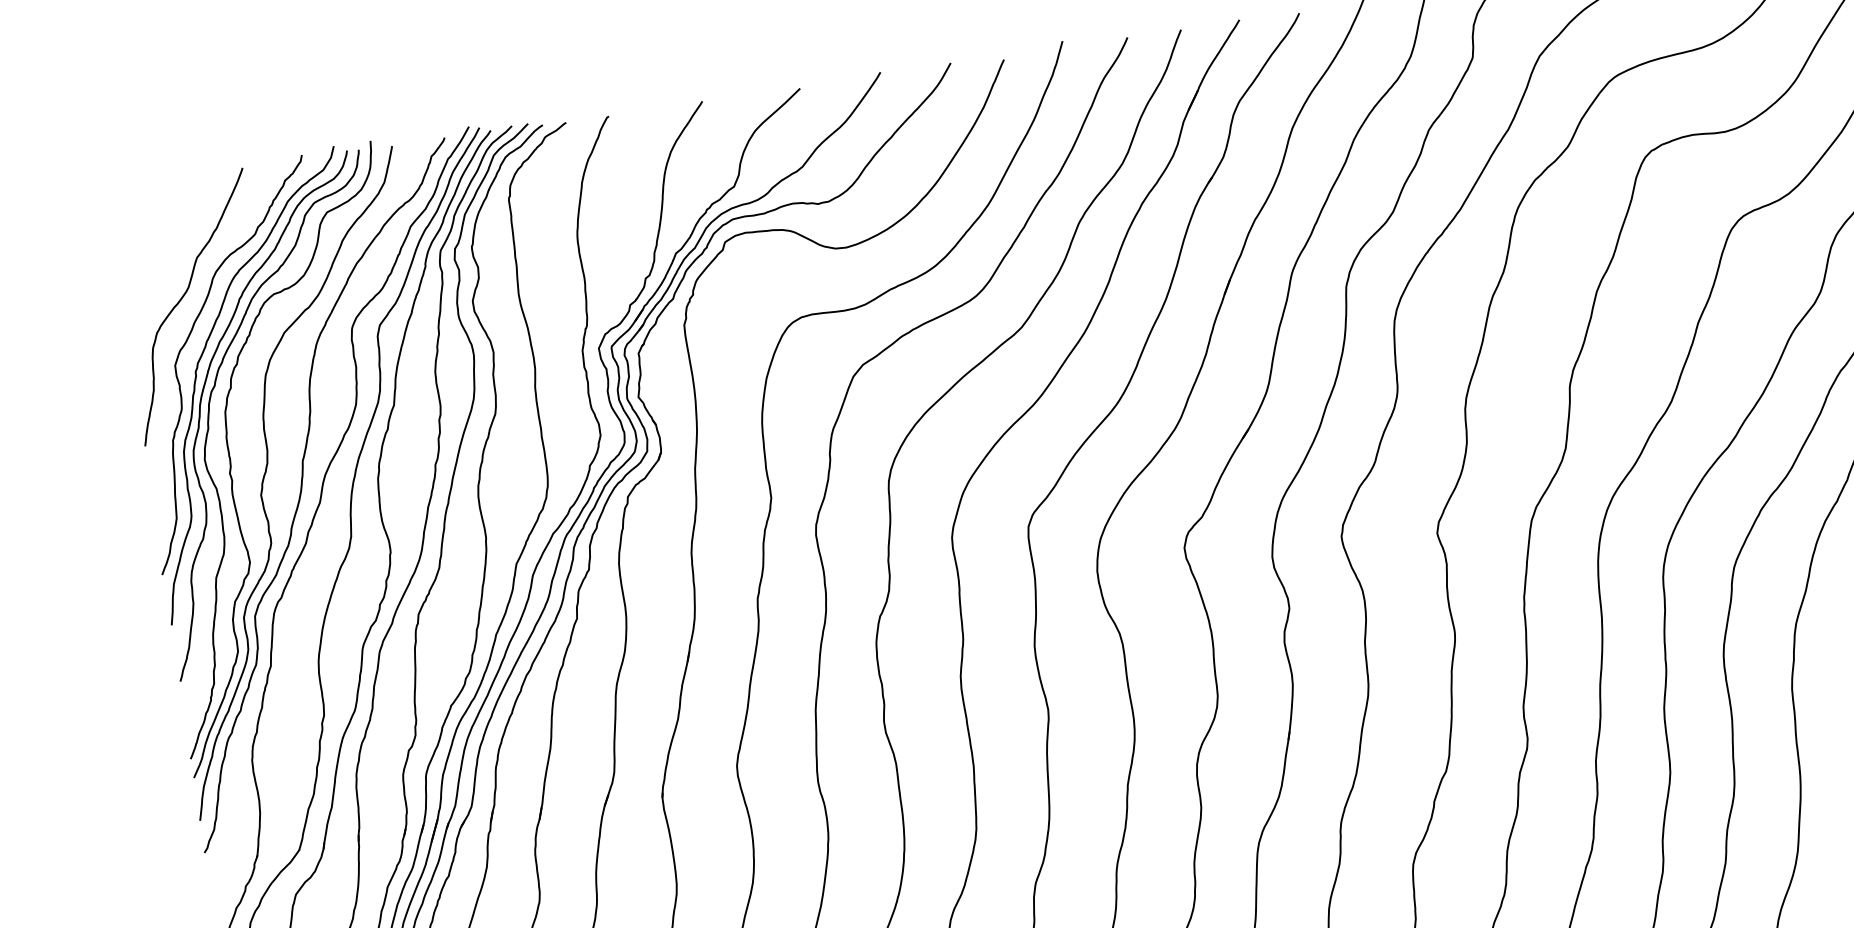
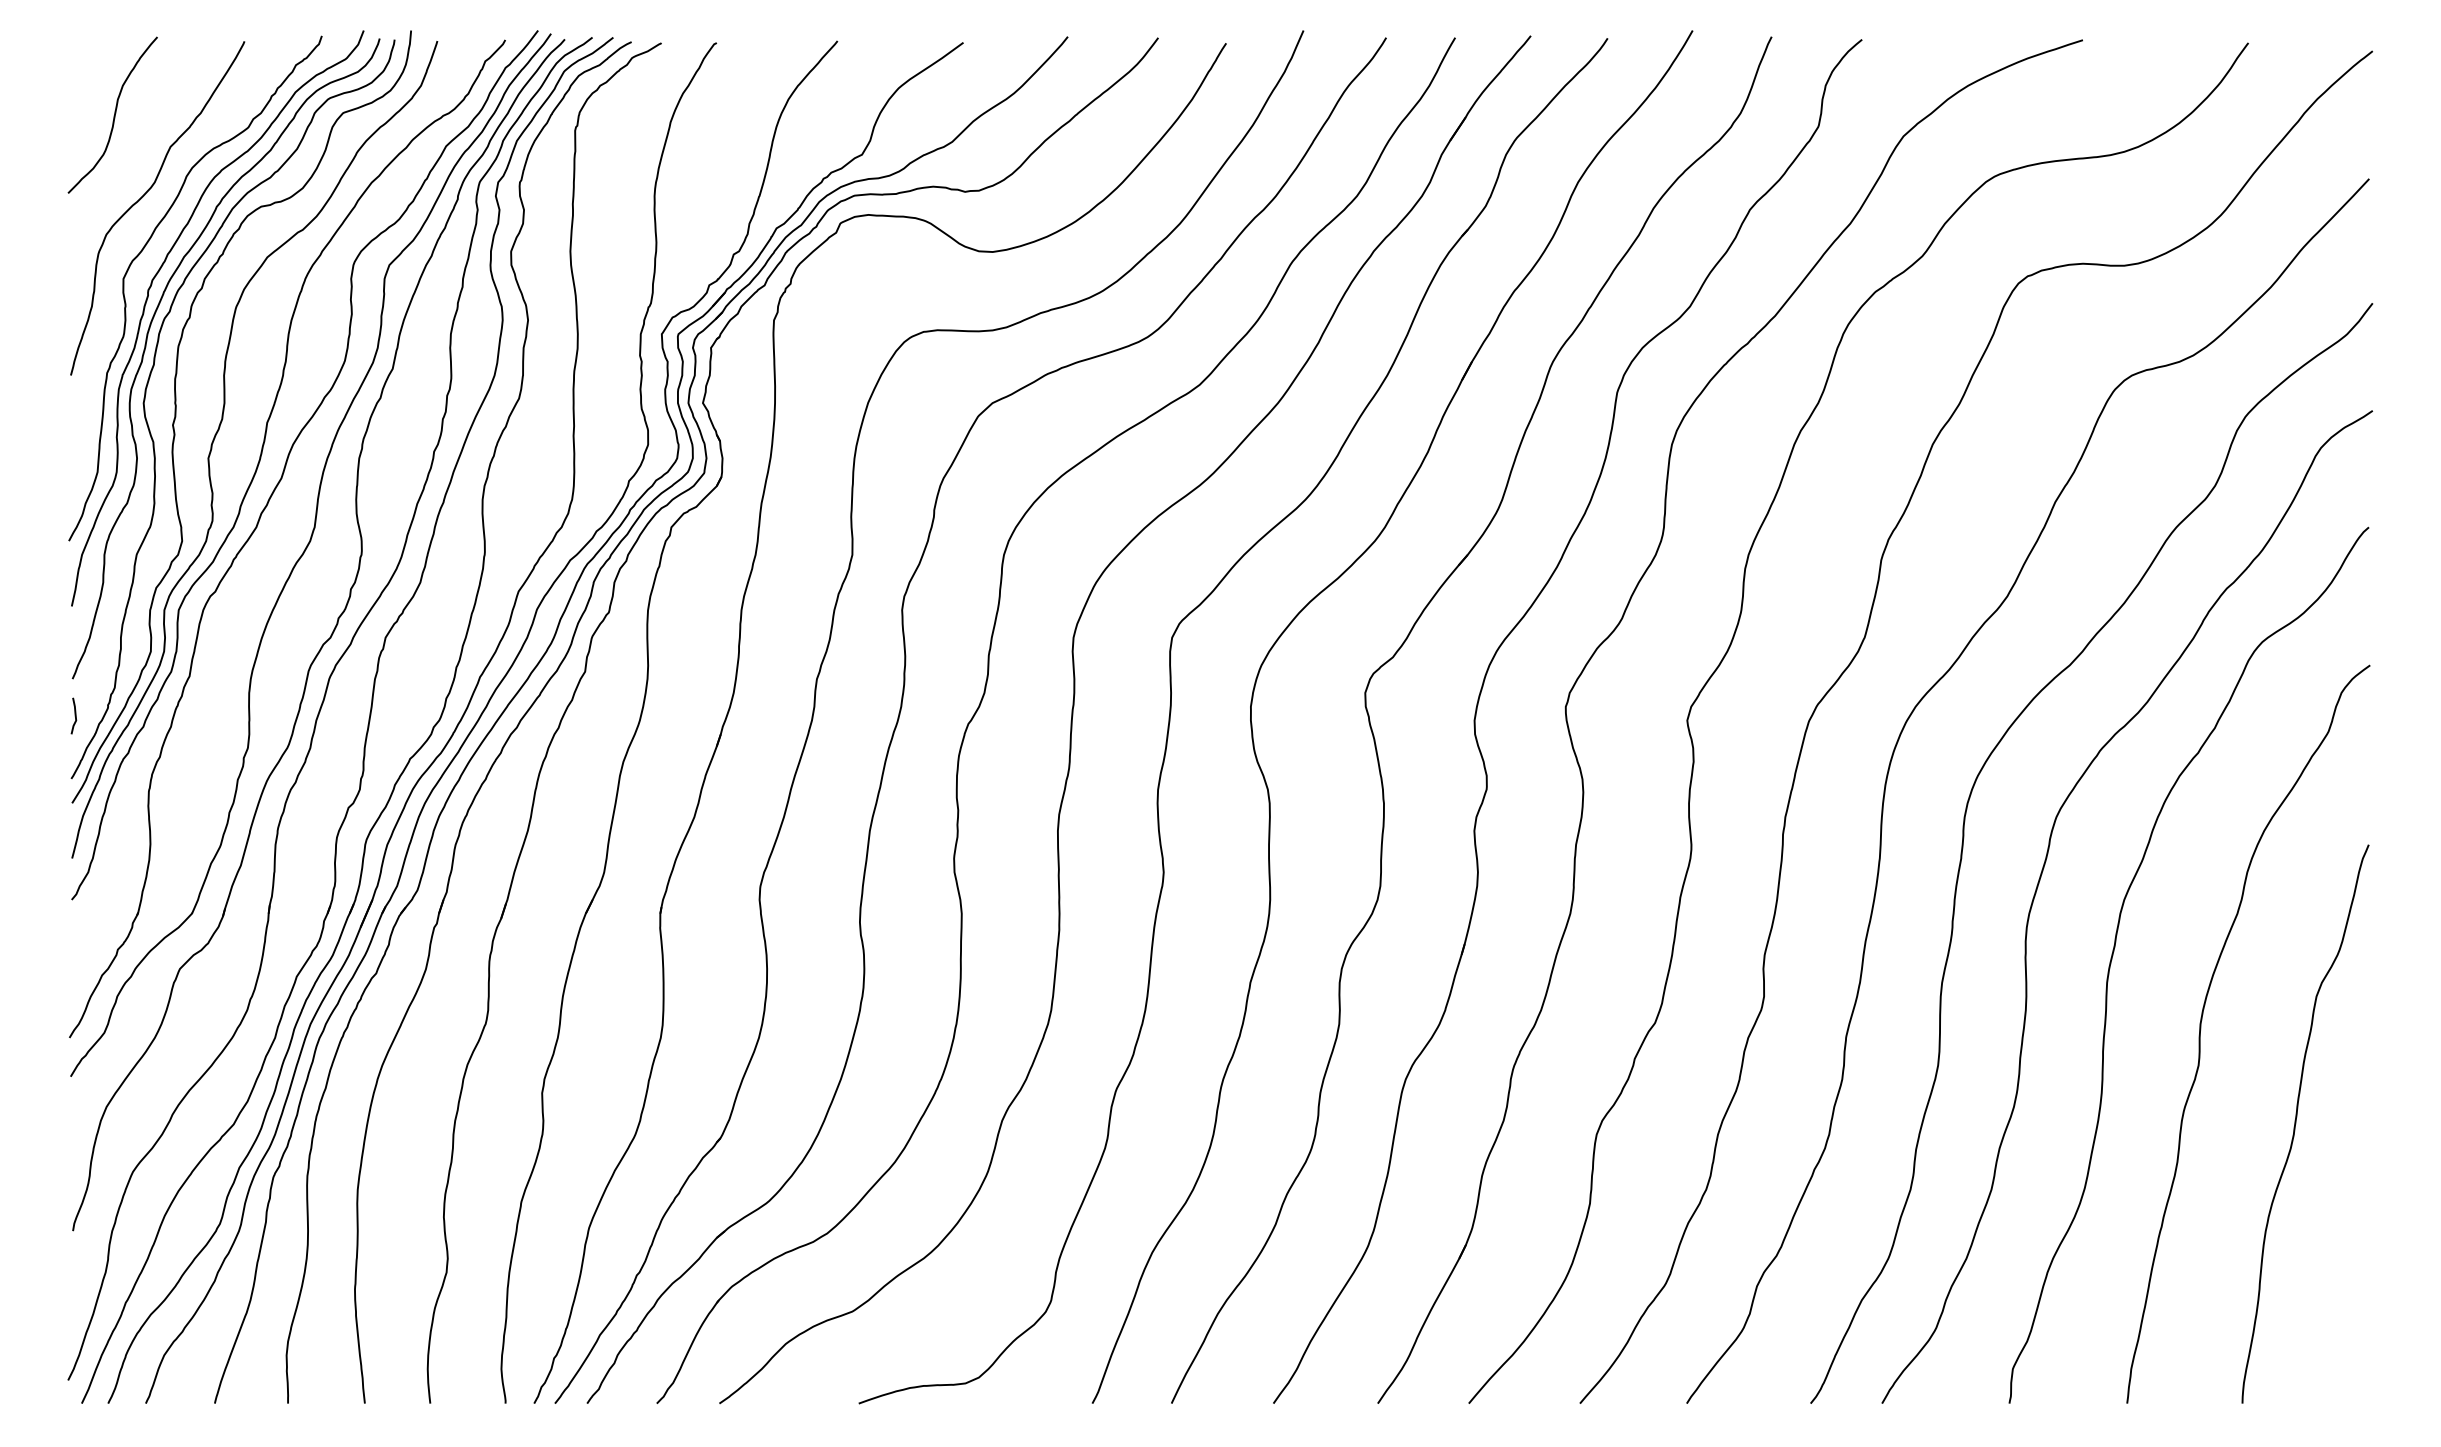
curve: (149, 239) -> (113, 115), added
curve: (186, 709) -> (74, 715), added

